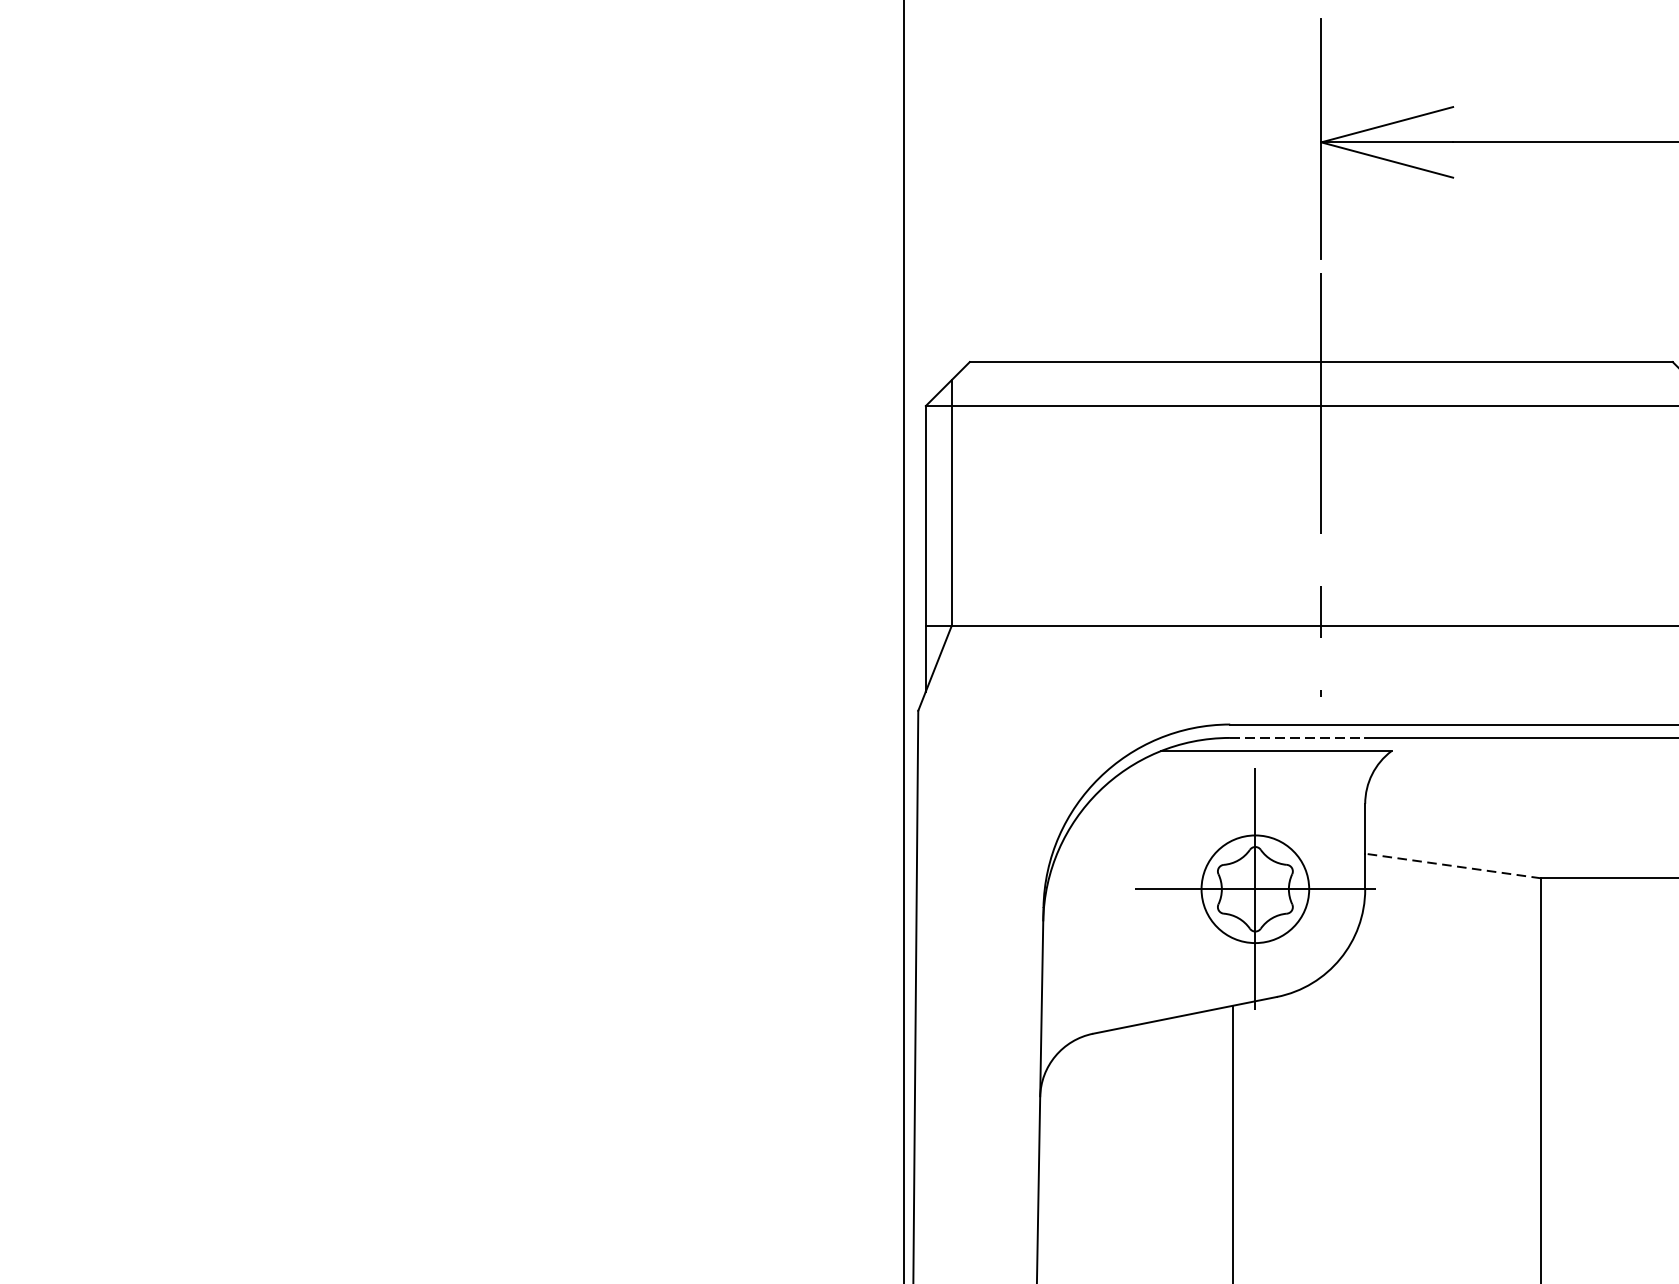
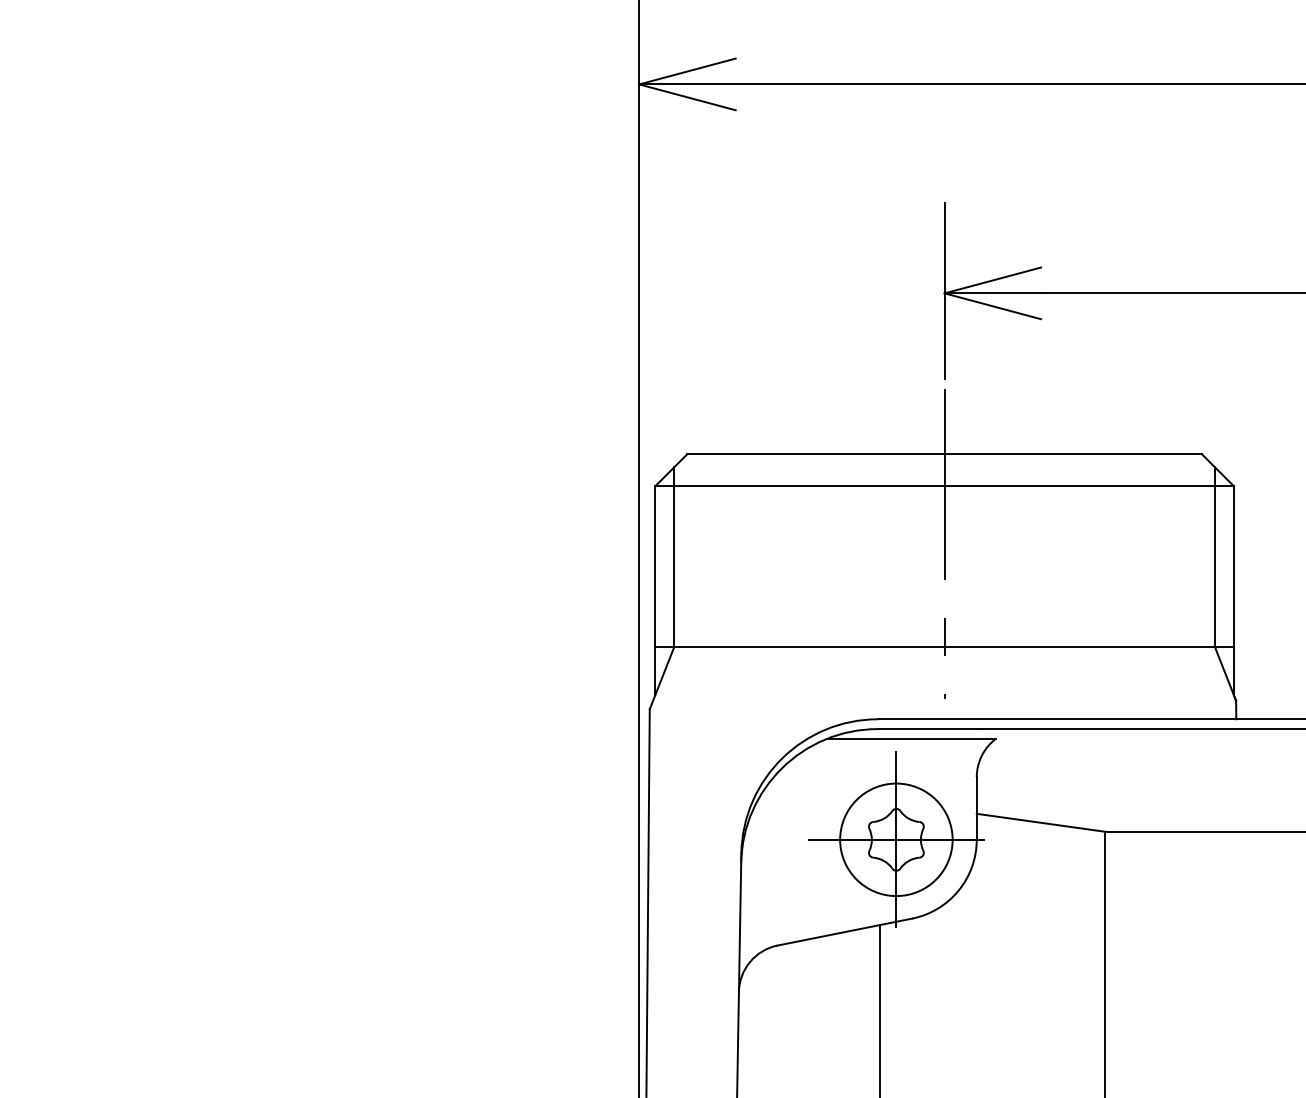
line: (1297, 738) -> (927, 729), dashed -> solid
line: (1453, 865) -> (1041, 822), dashed -> solid
circle: (1255, 888) -> (896, 839), size x1.43

